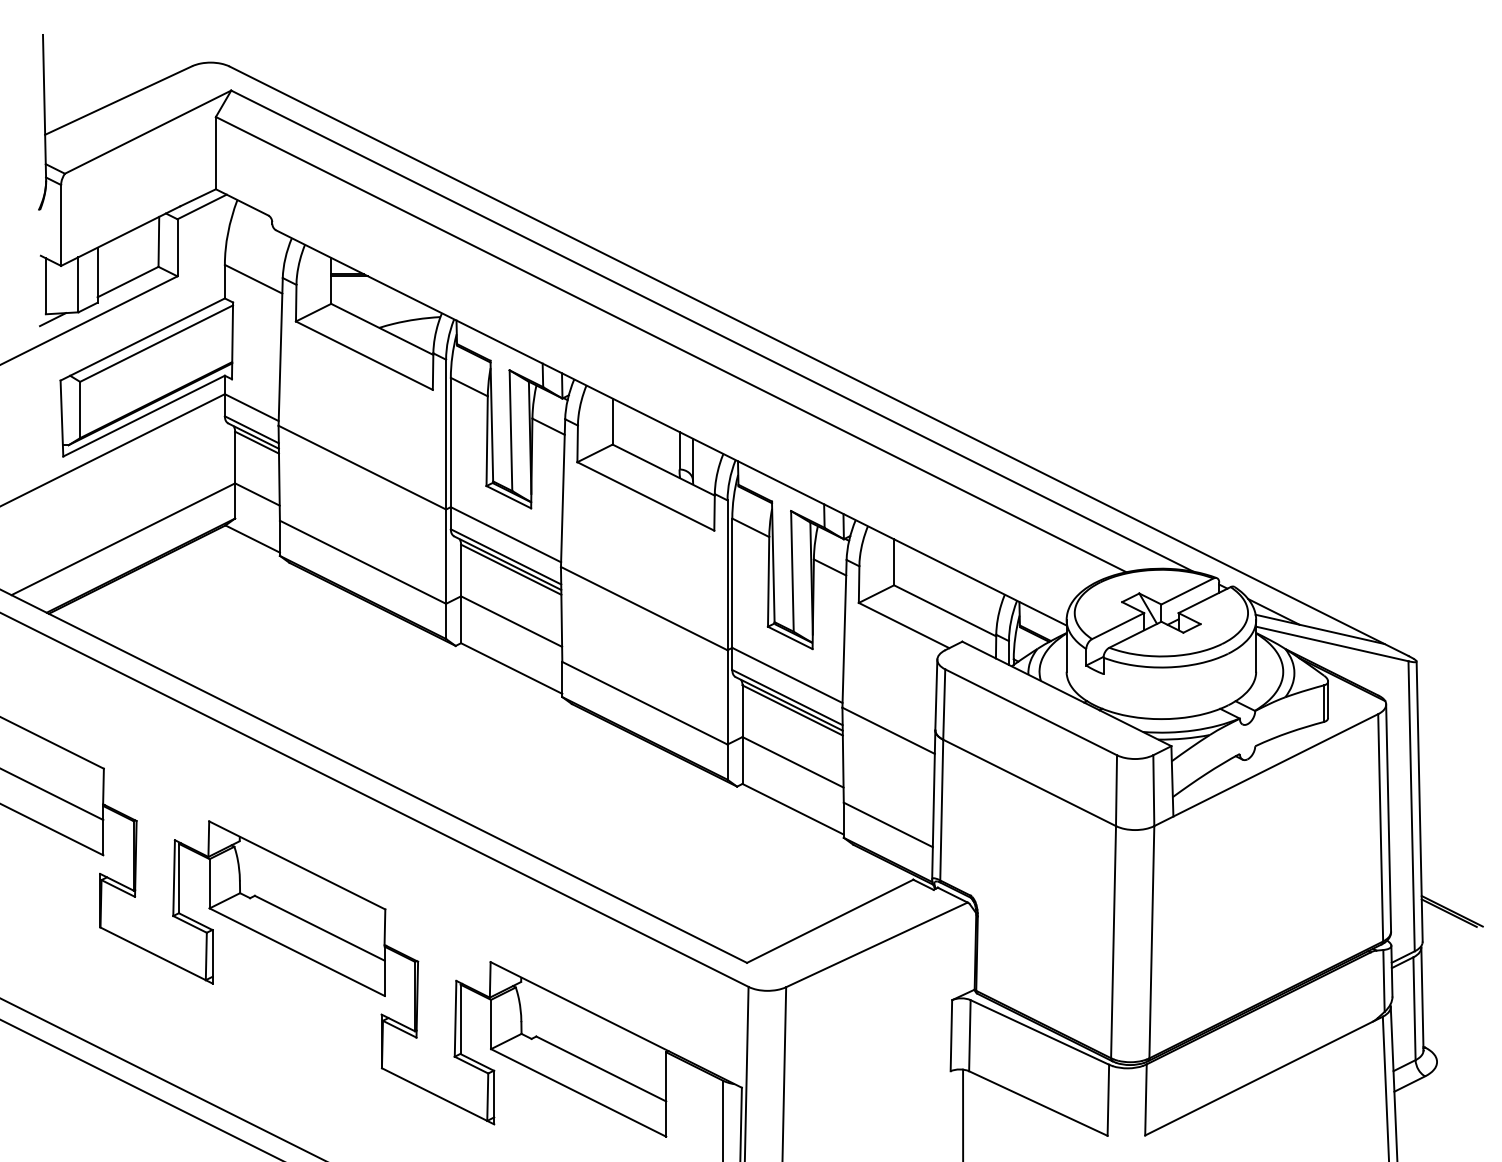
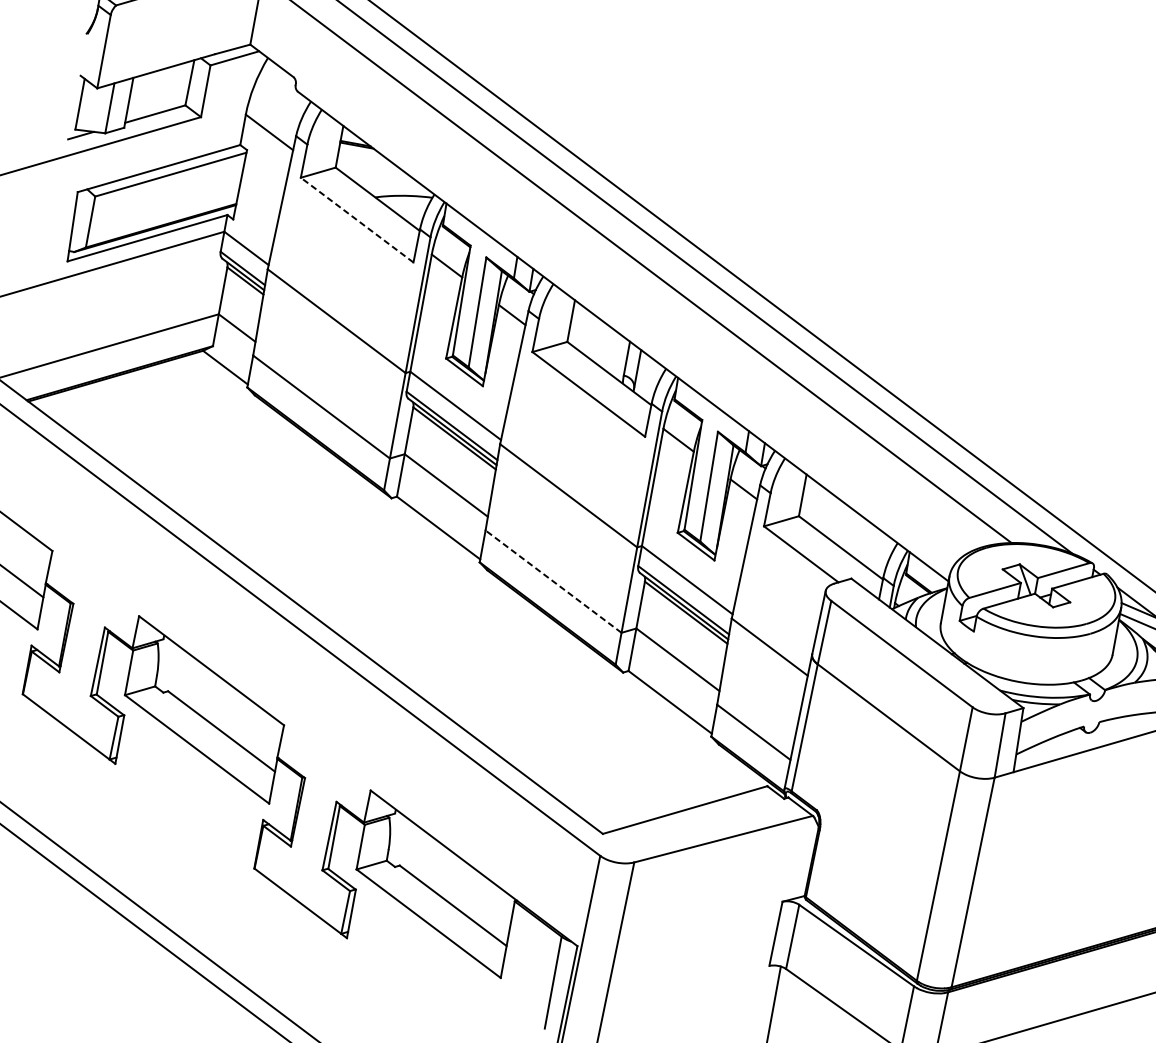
line: (364, 355) -> (357, 219), solid -> dashed
line: (644, 703) -> (553, 581), solid -> dashed

